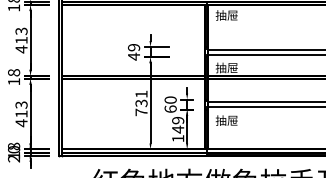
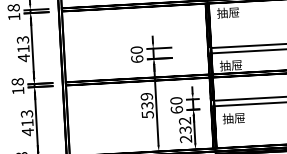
text: (133, 51) -> (136, 54), 49 -> 60
text: (141, 103) -> (147, 105), 731 -> 539
text: (178, 129) -> (185, 129), 149 -> 232

